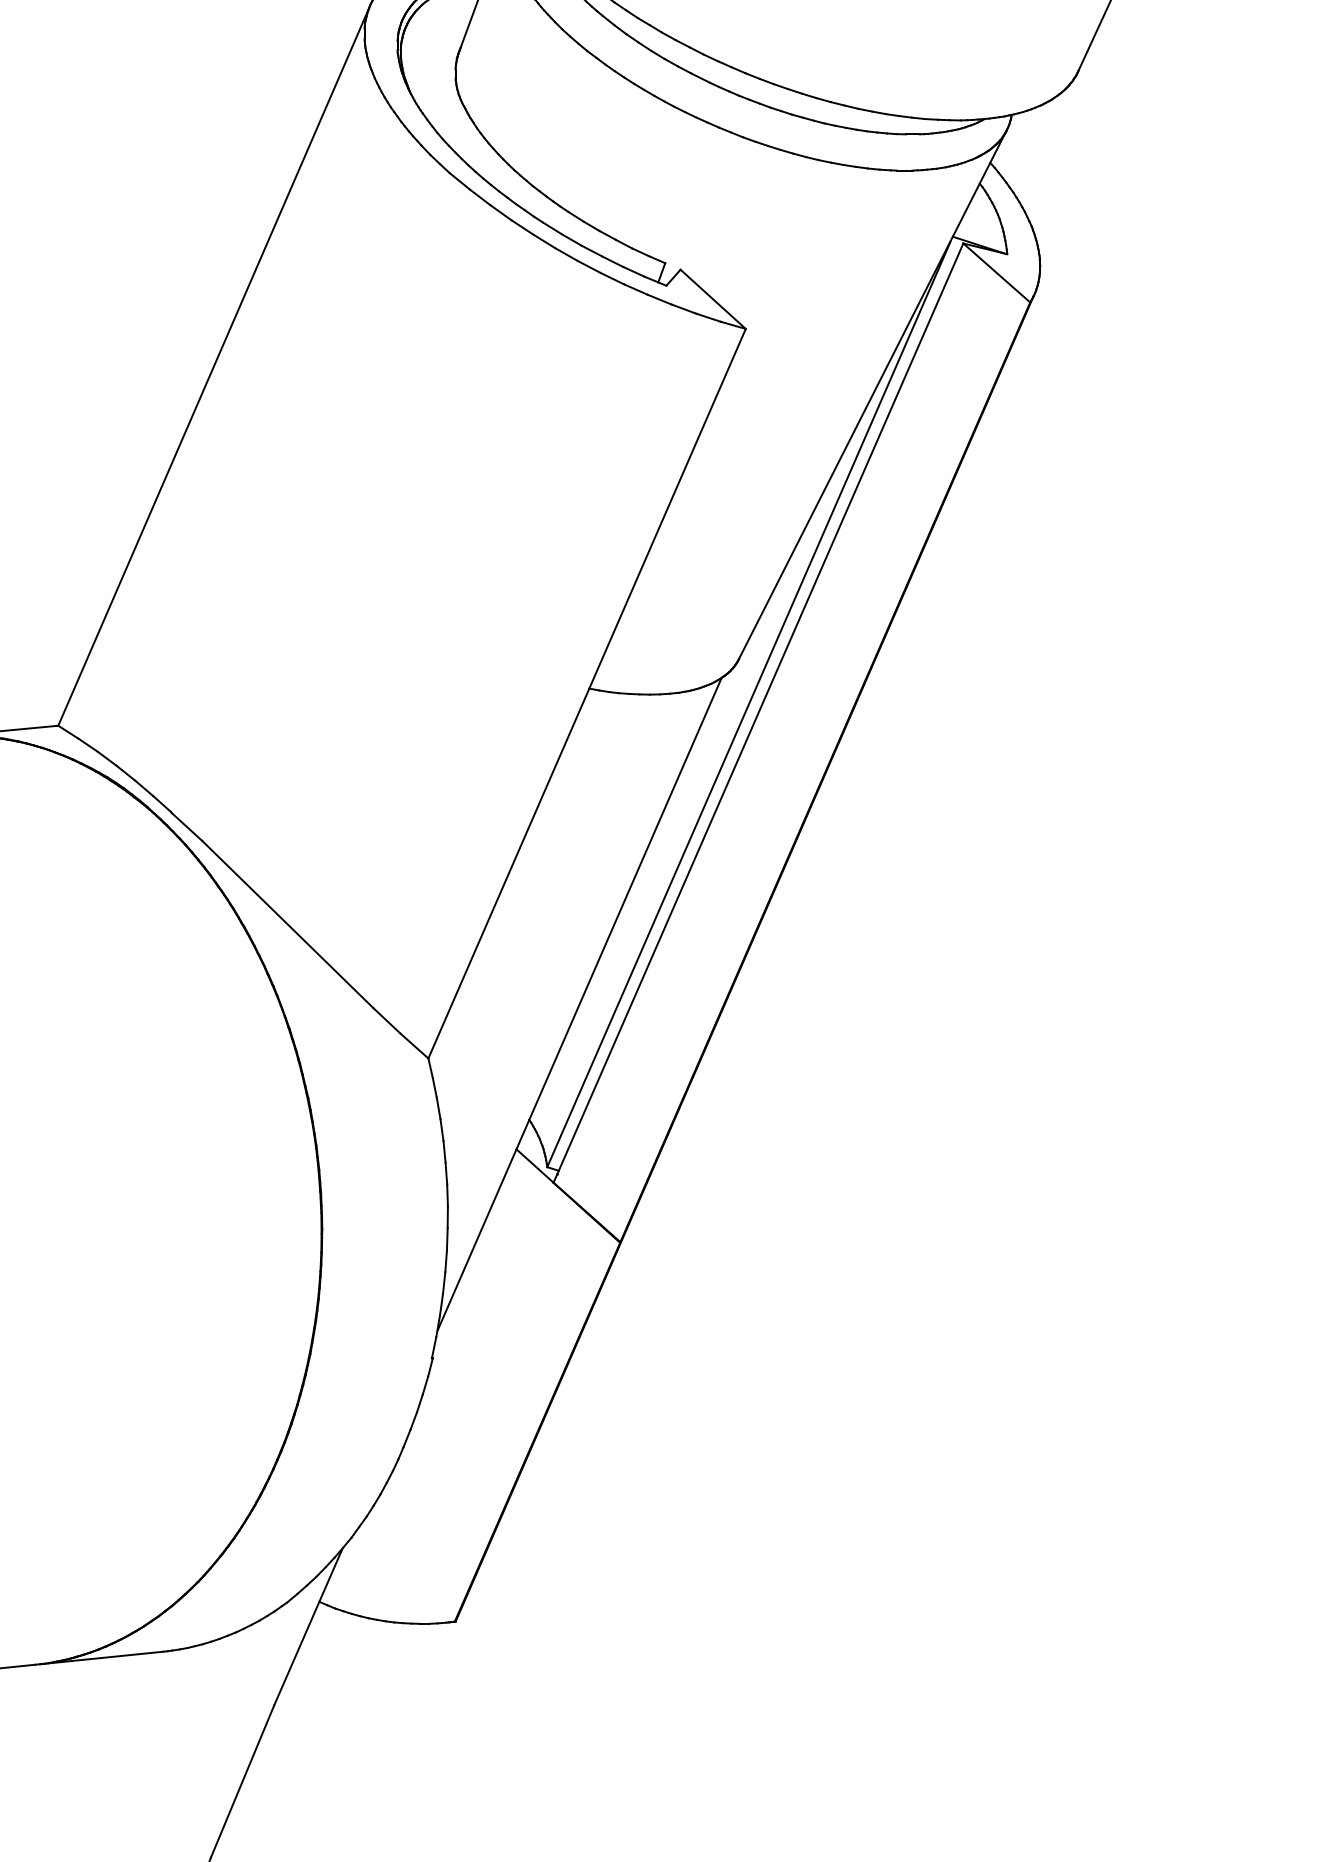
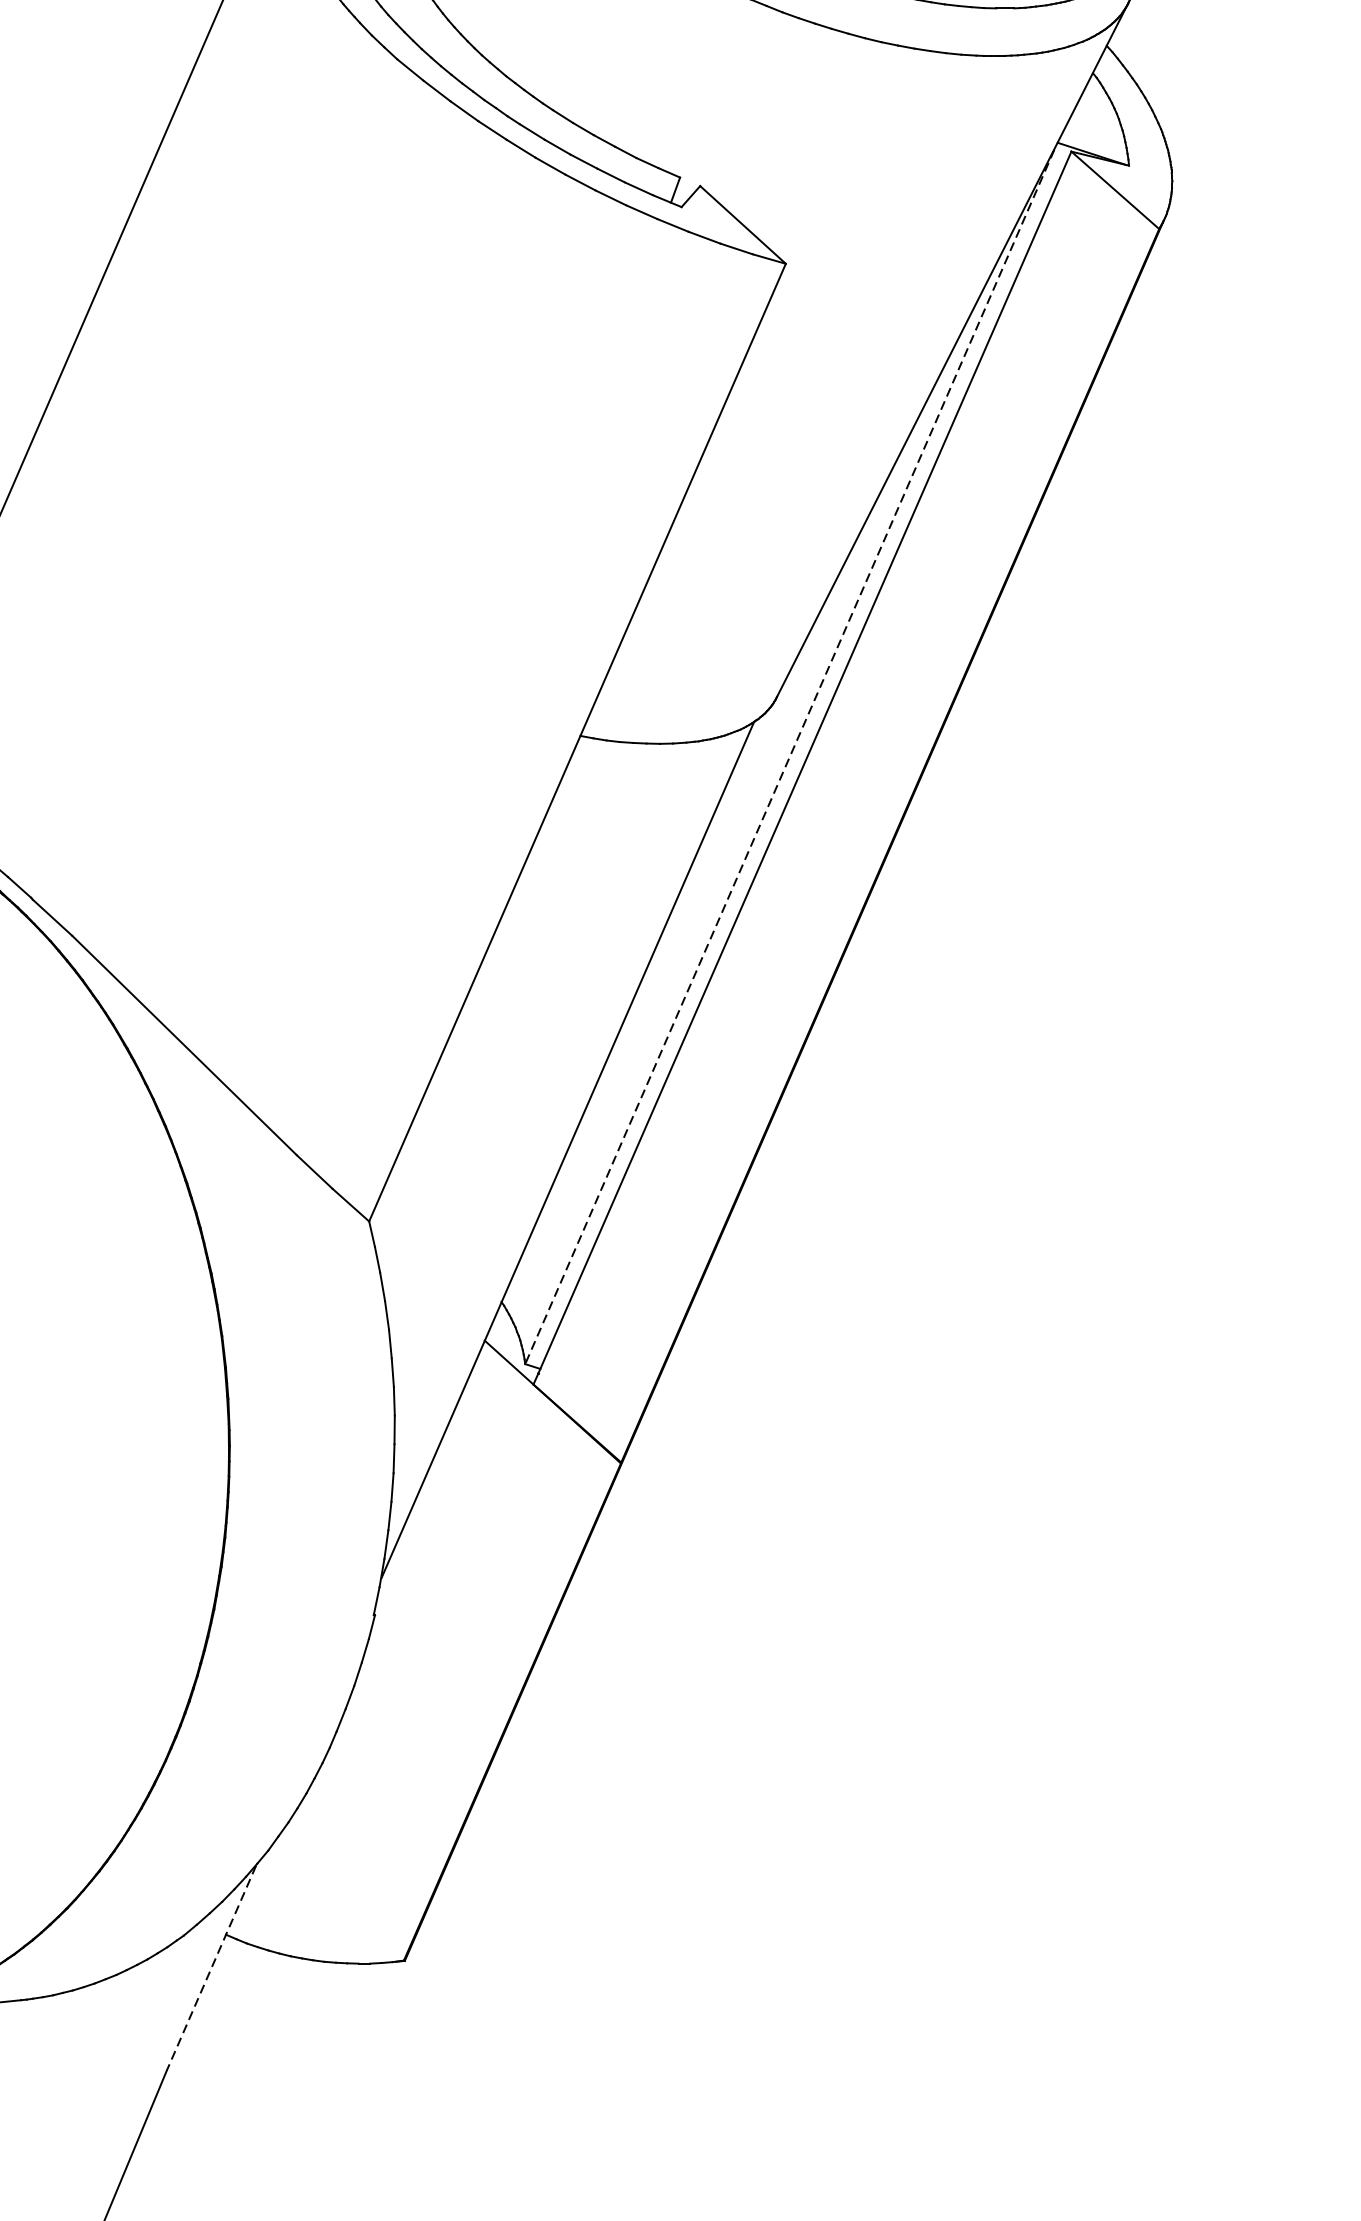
line: (748, 704) -> (789, 756), solid -> dashed
line: (308, 1627) -> (211, 1968), solid -> dashed

